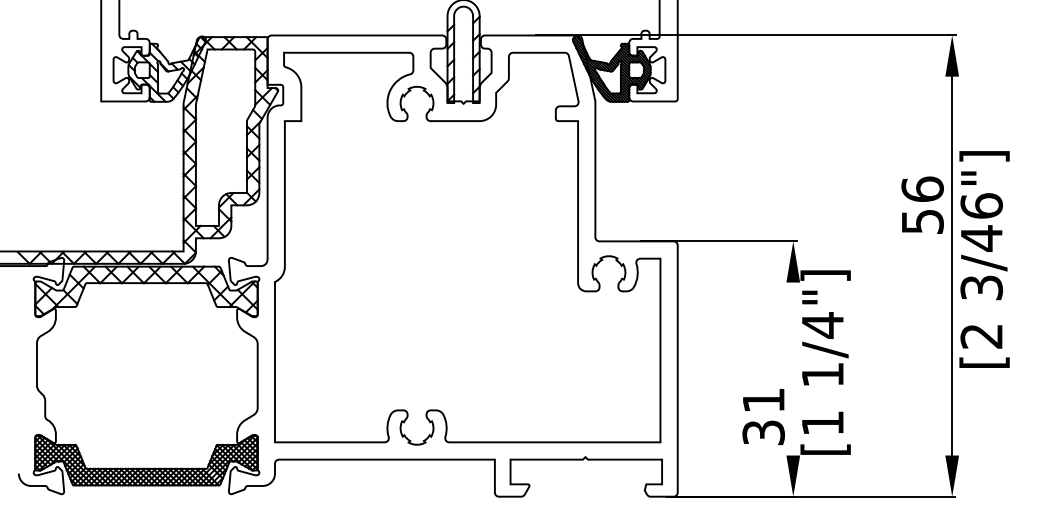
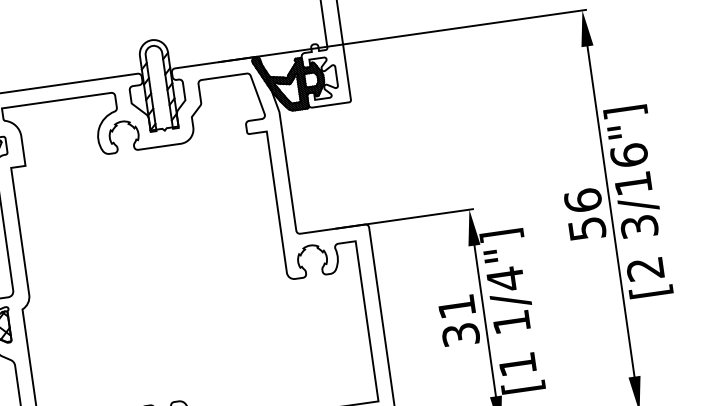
text: (922, 204) -> (584, 213), moved
text: (981, 238) -> (633, 183), 3/46"] -> 3/16"]
line: (793, 368) -> (485, 320), added
text: (763, 416) -> (458, 320), moved

